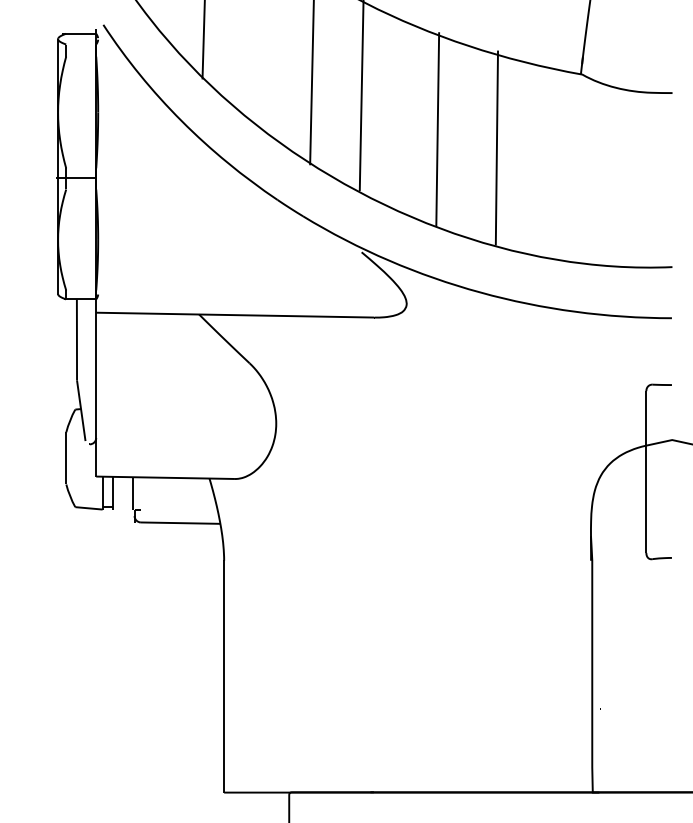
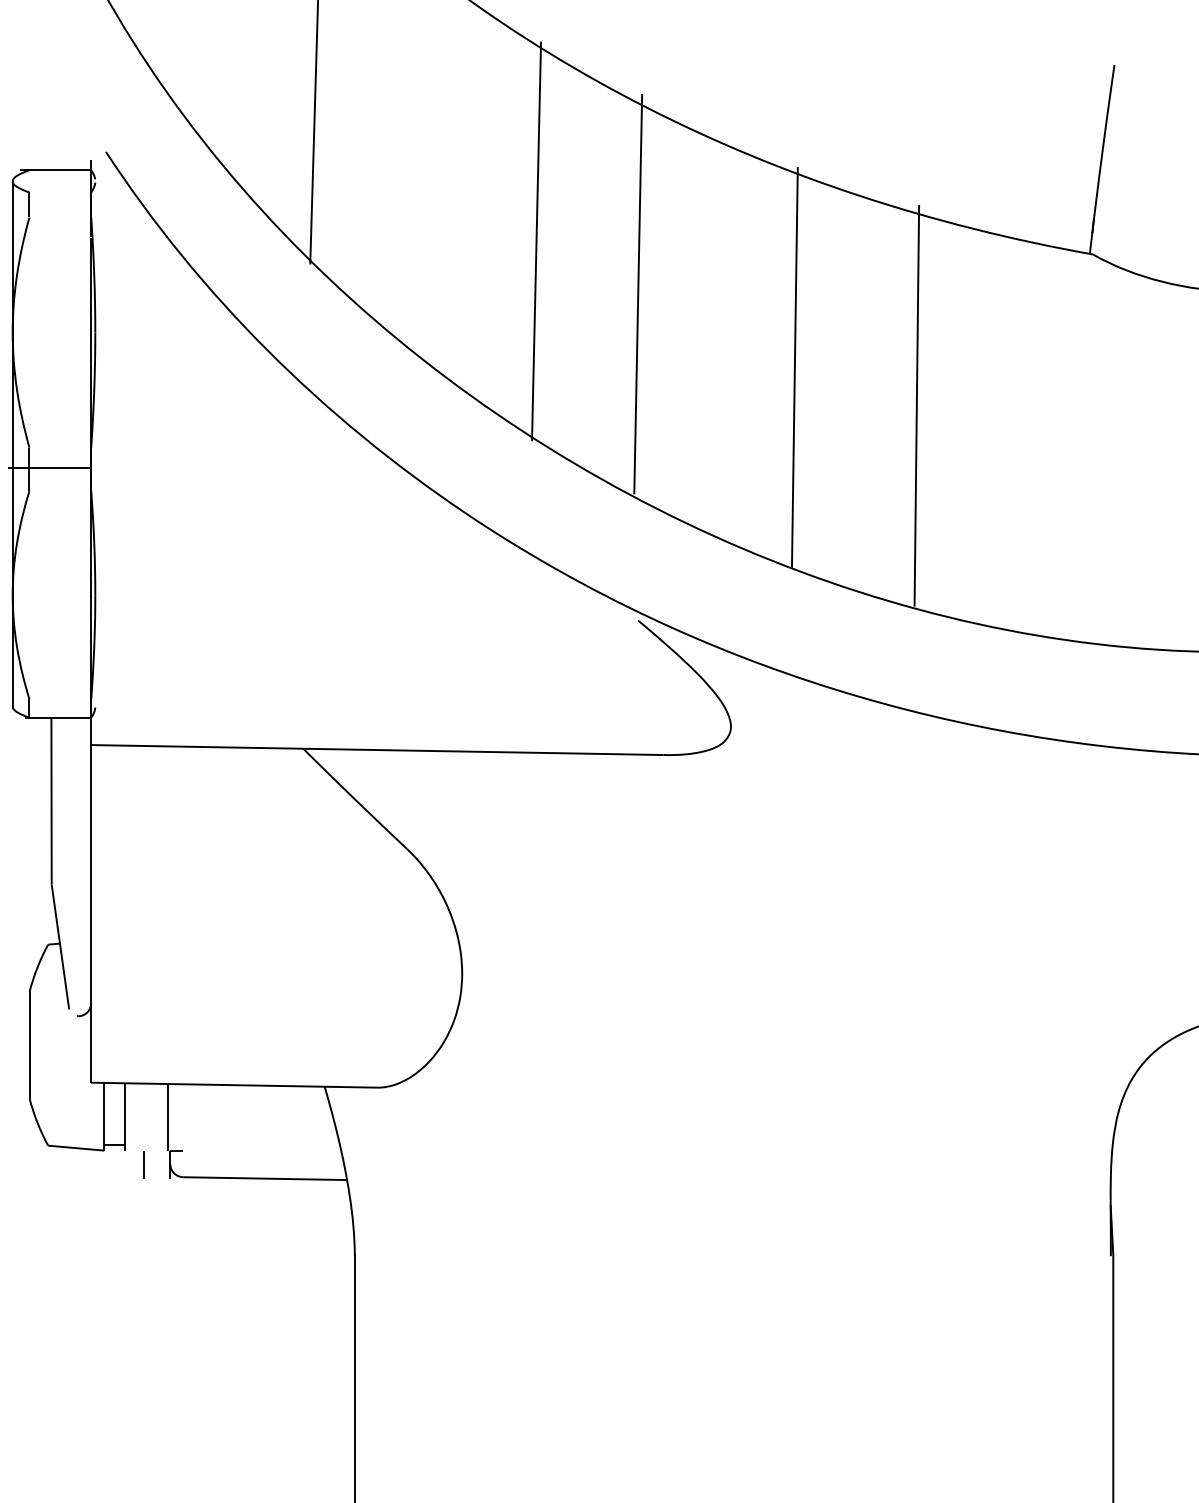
line: (121, 516) -> (143, 1164), added

